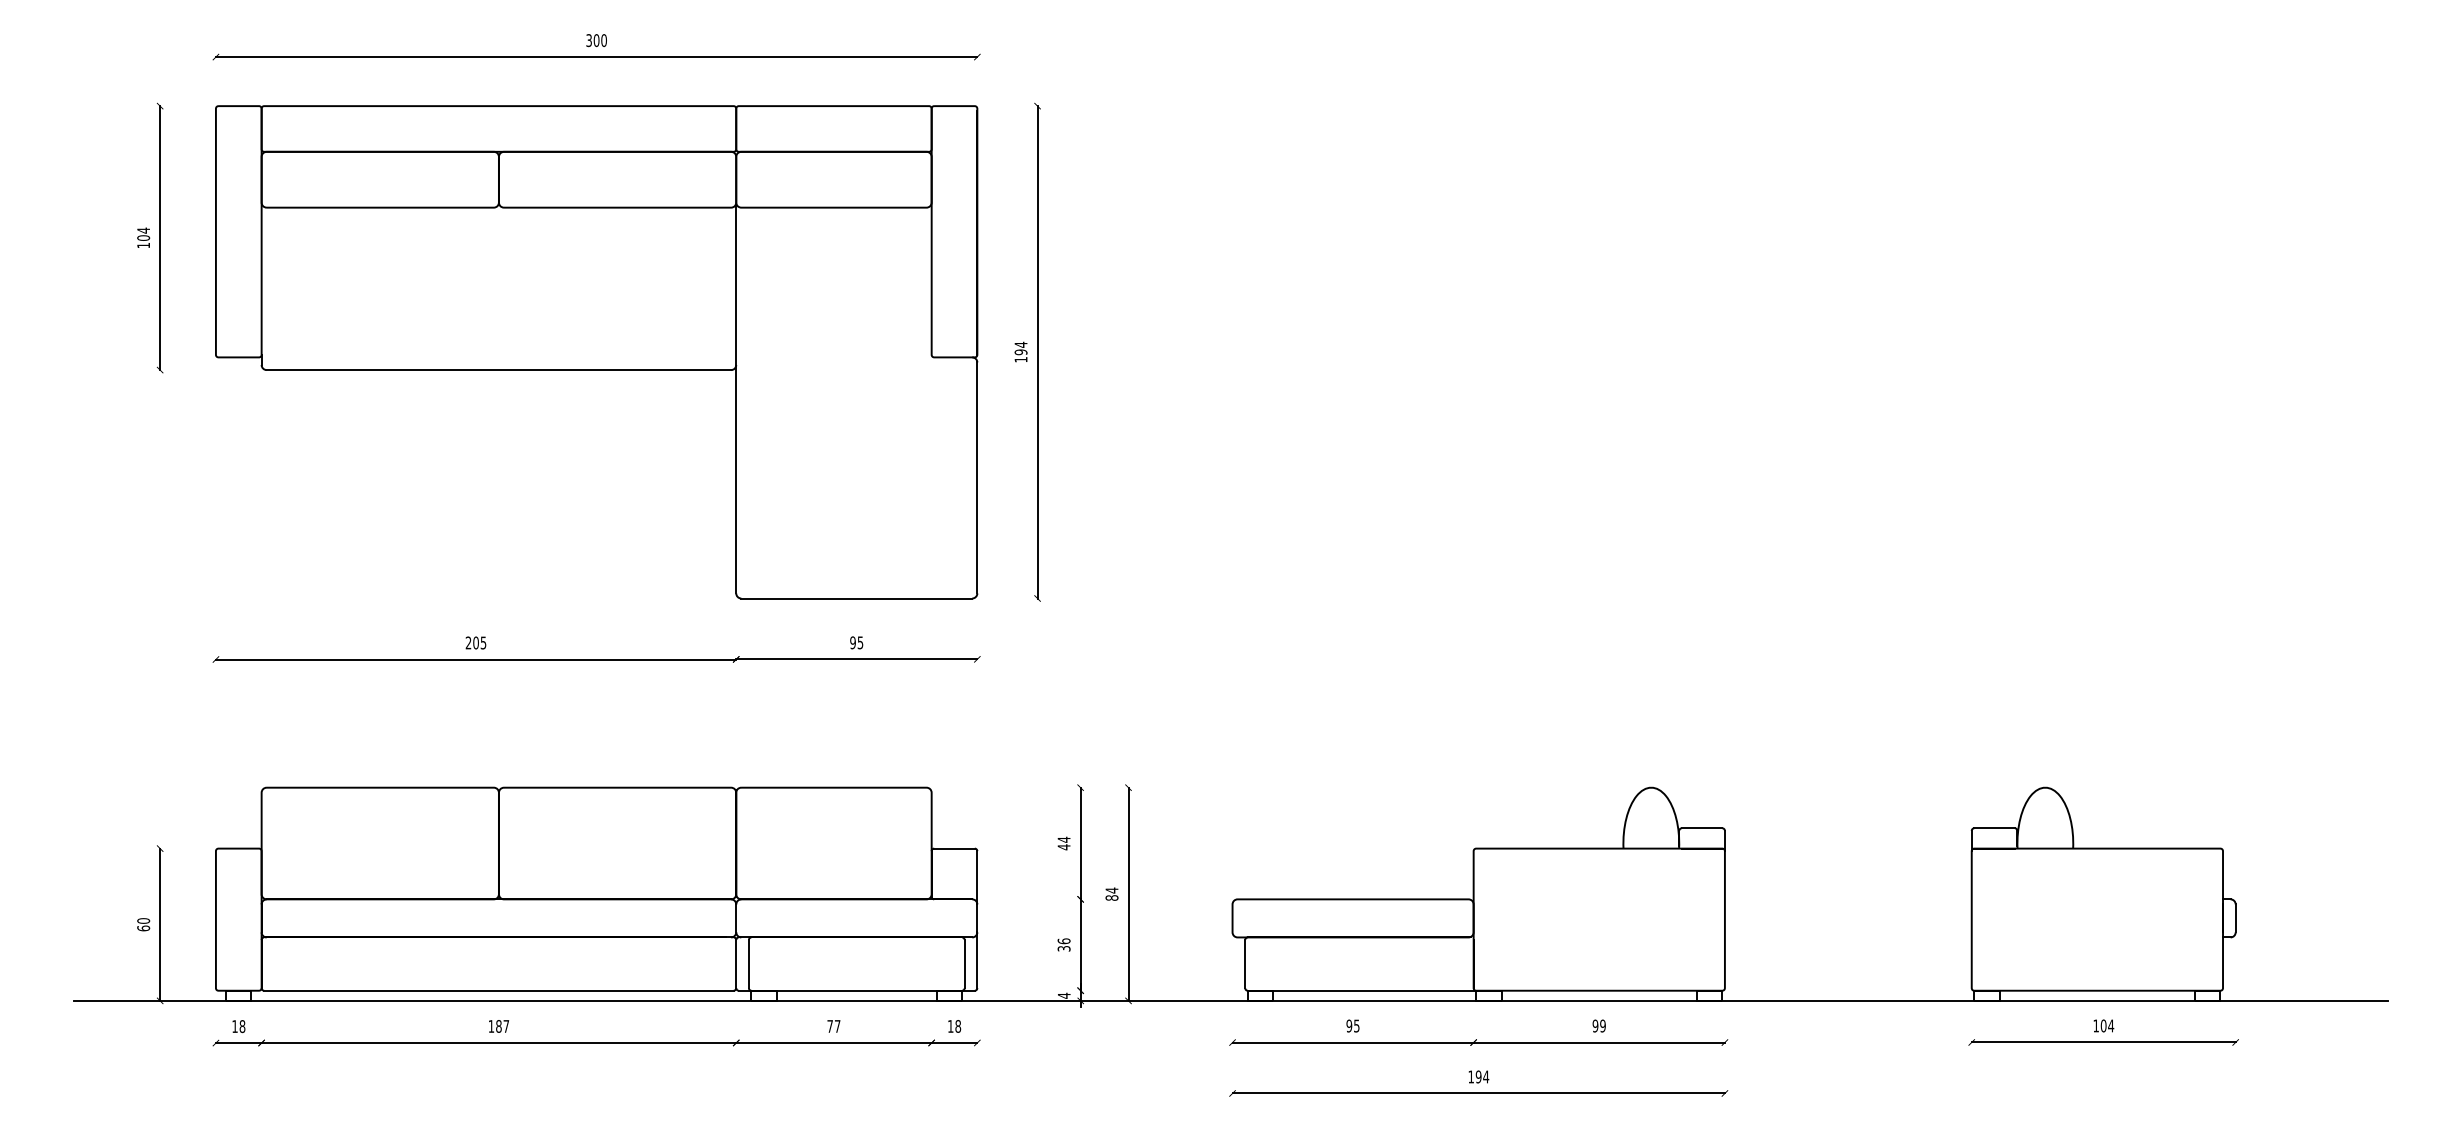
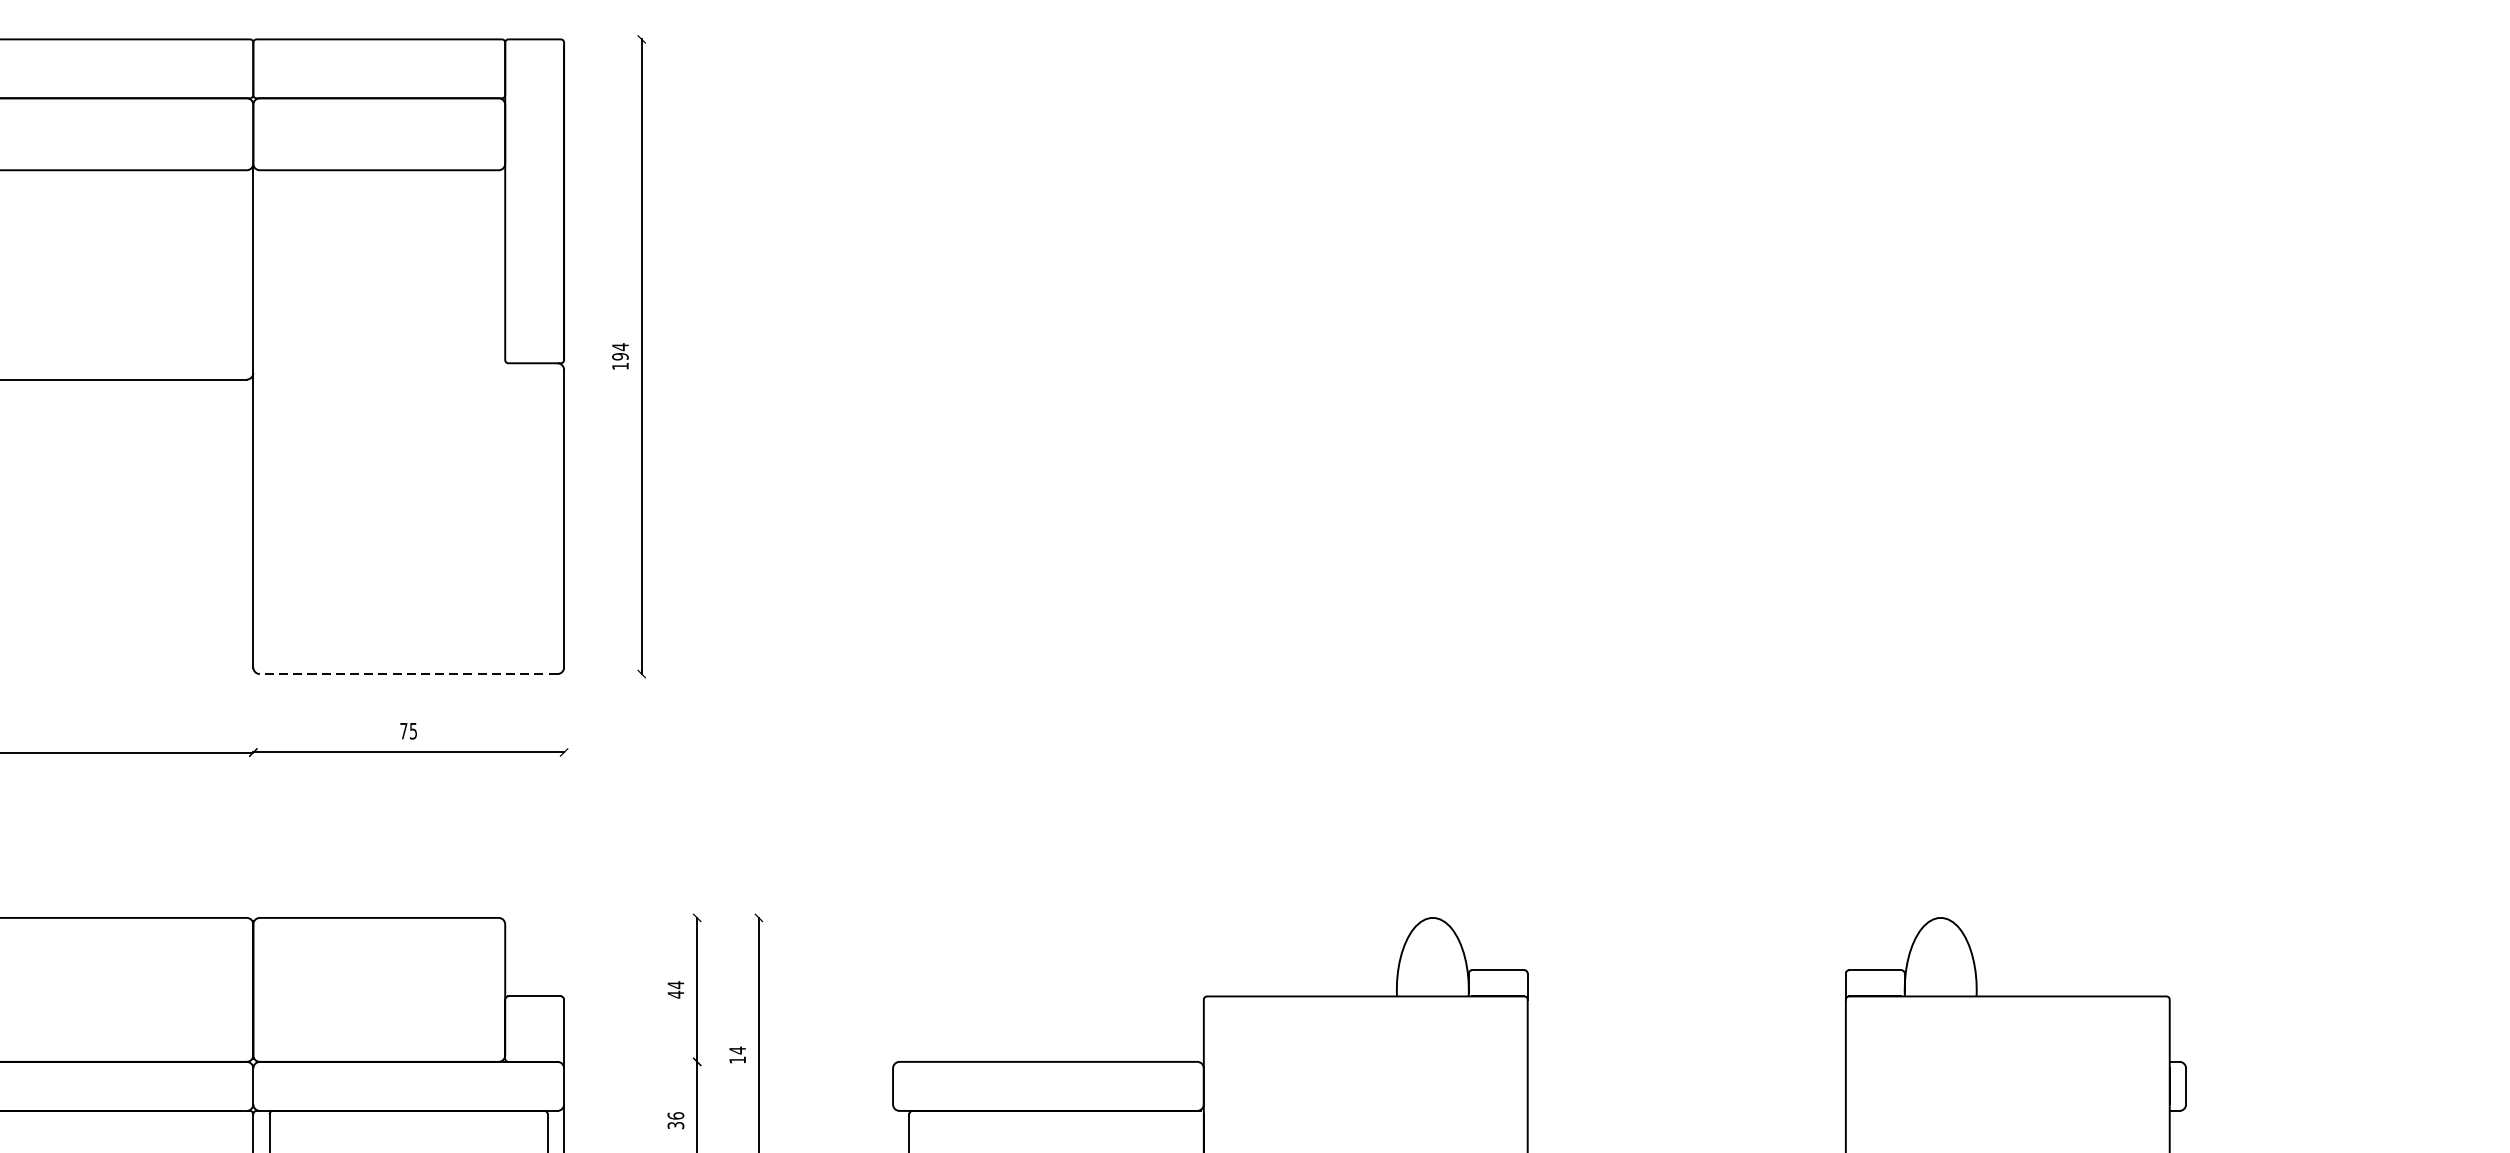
line: (856, 598) -> (408, 674), solid -> dashed
text: (852, 642) -> (403, 730), 95 -> 75
text: (1111, 897) -> (737, 1059), 84 -> 14

